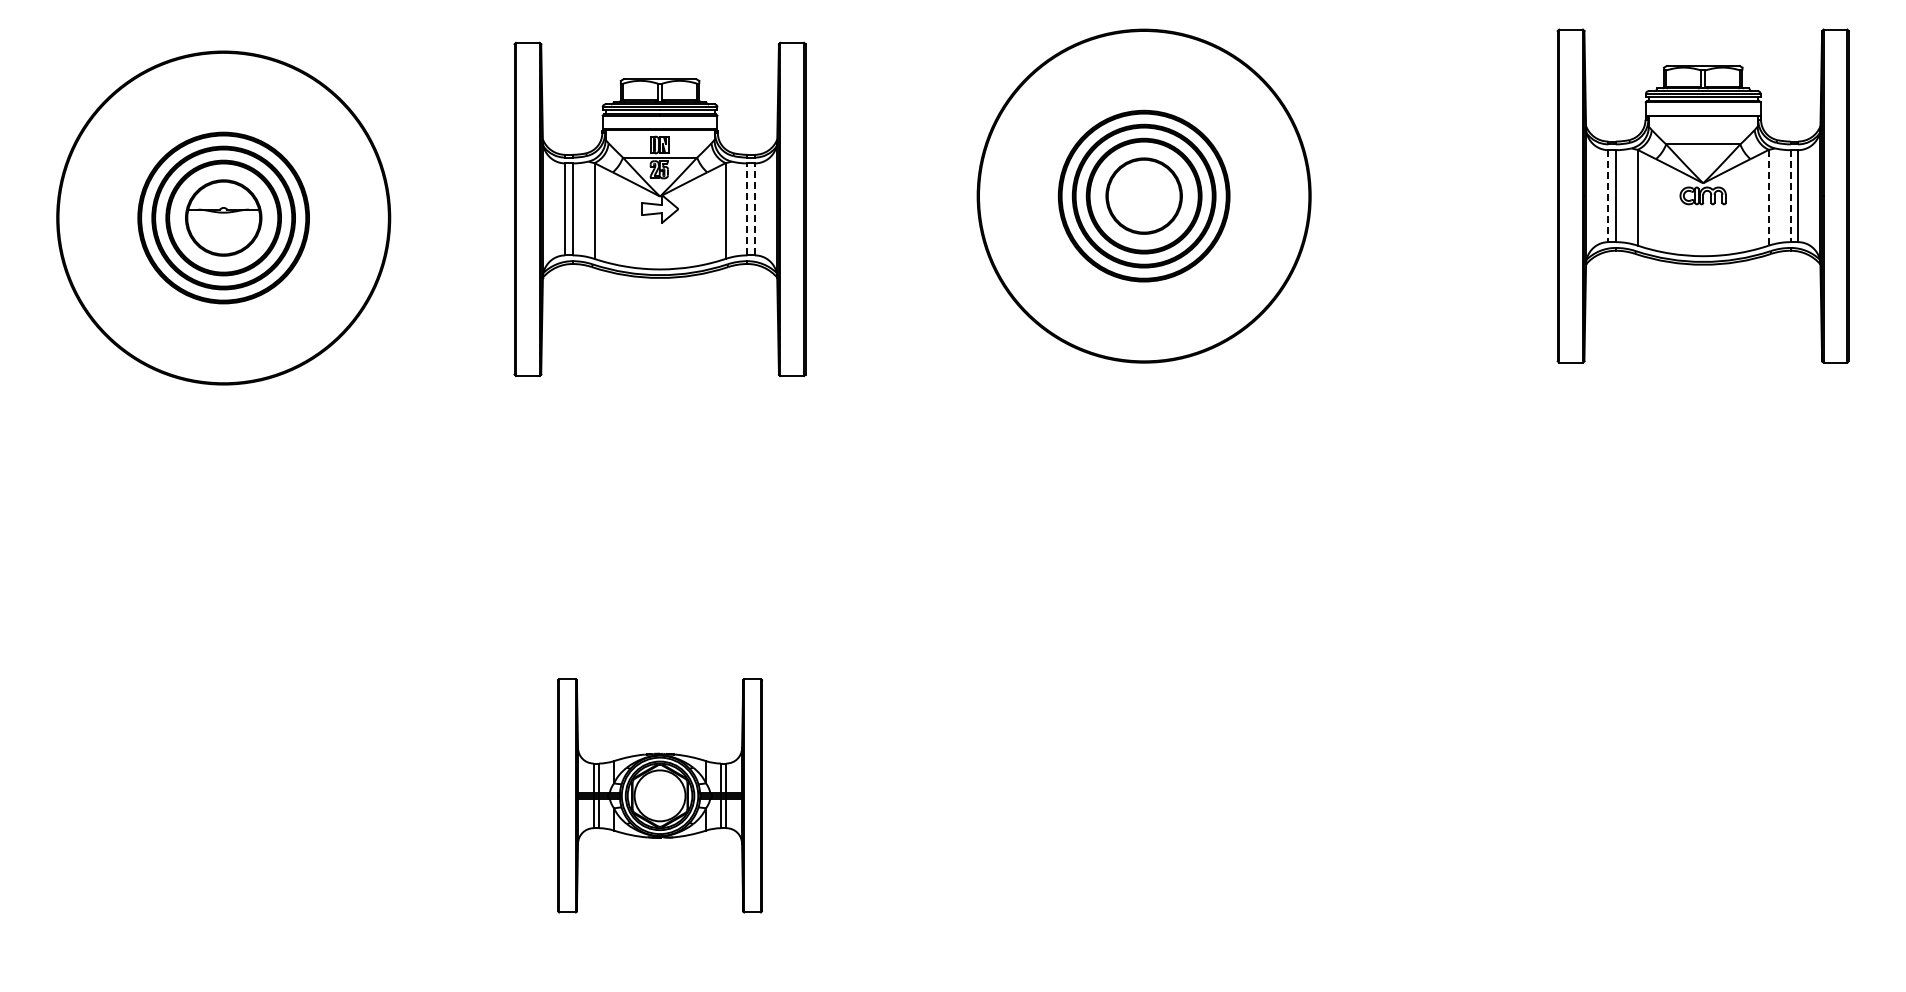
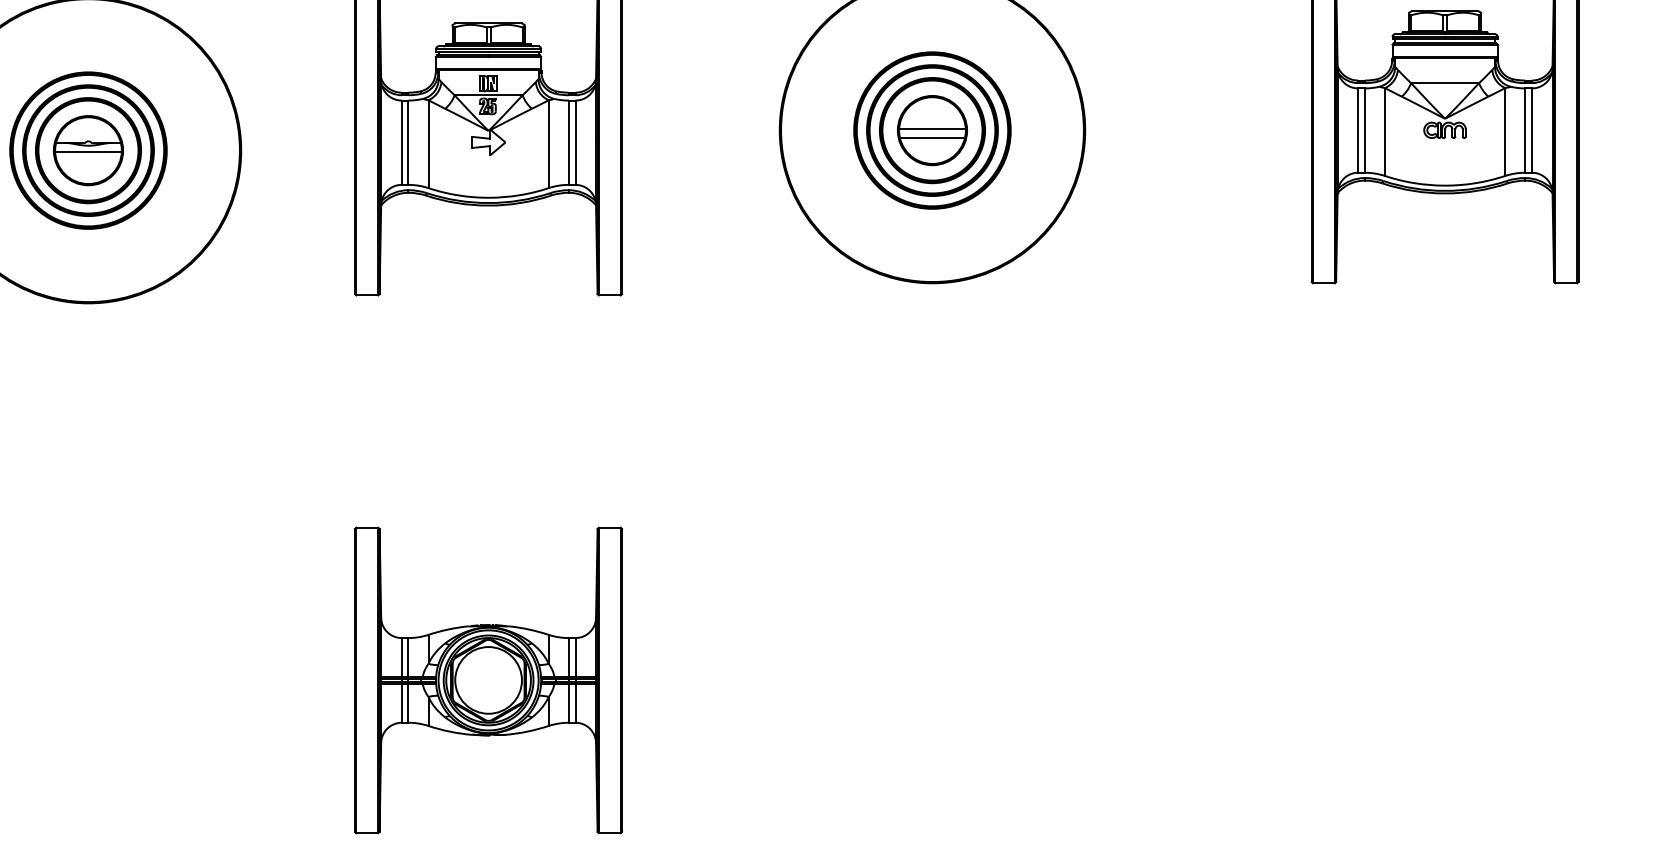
line: (1143, 194) -> (931, 129), added
line: (1608, 196) -> (1358, 130), dashed -> solid
line: (1790, 196) -> (1525, 130), dashed -> solid
line: (1768, 197) -> (1504, 131), dashed -> solid
line: (1143, 204) -> (931, 138), added
line: (747, 209) -> (568, 142), dashed -> solid
line: (754, 209) -> (575, 142), dashed -> solid
line: (223, 219) -> (88, 151), added
part: (659, 795) -> (488, 680), size x1.43

